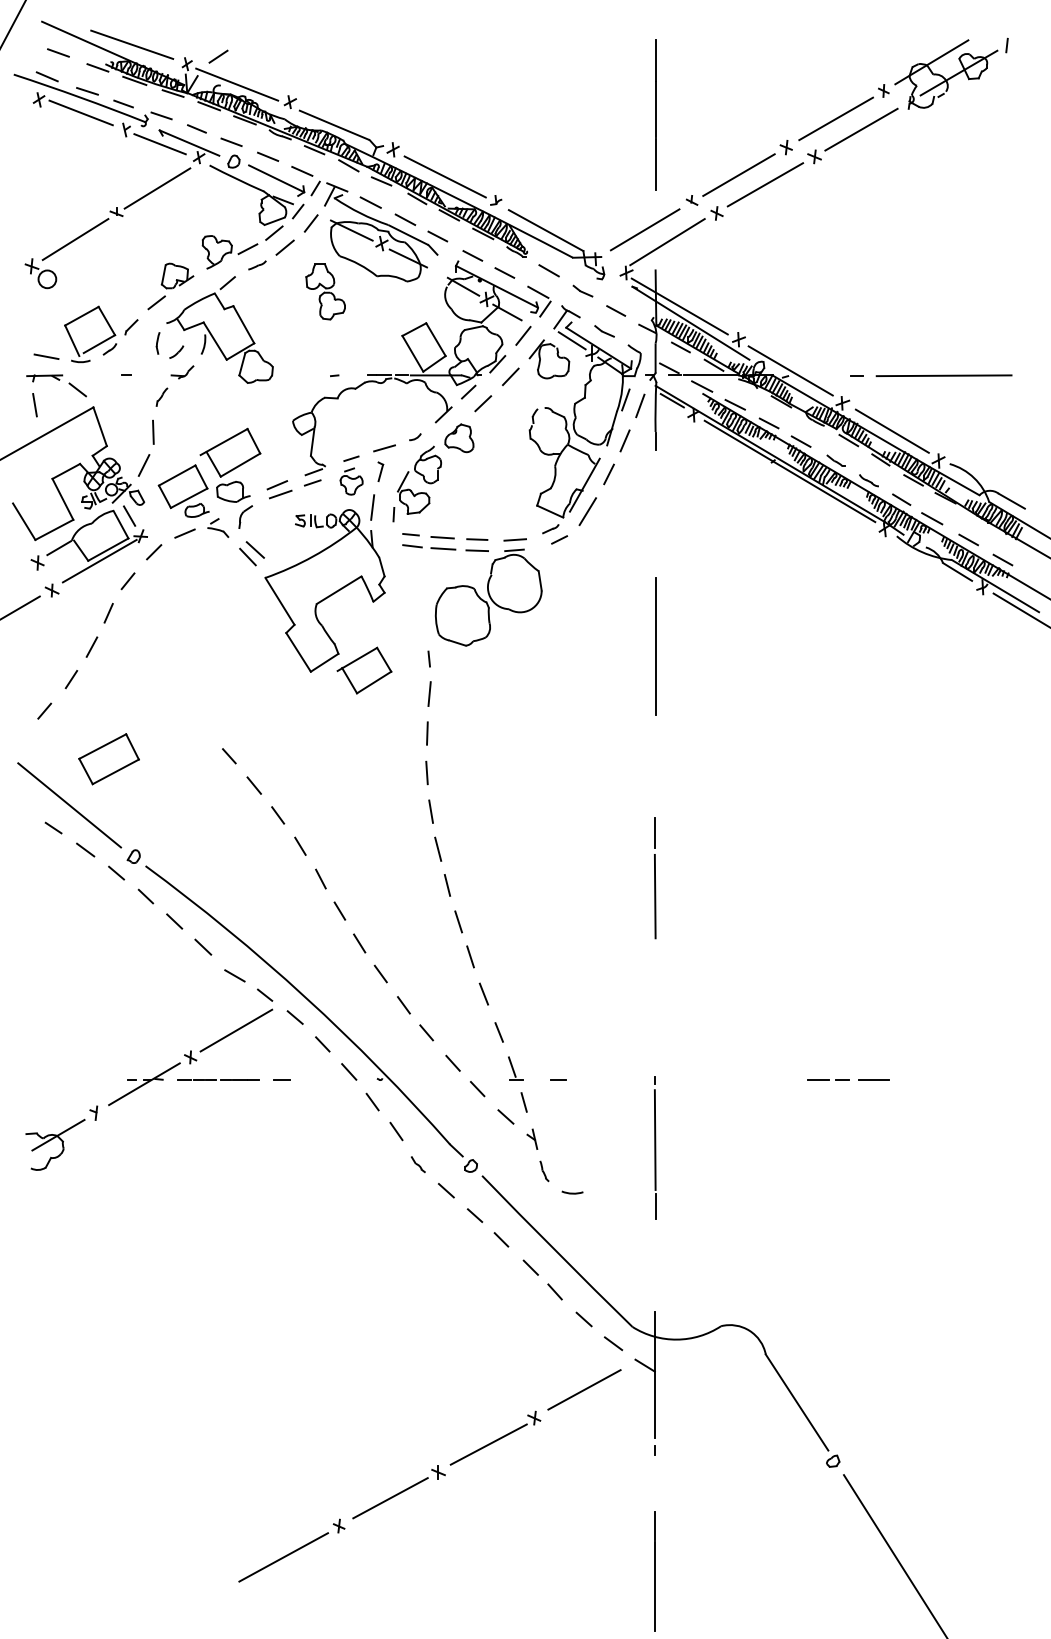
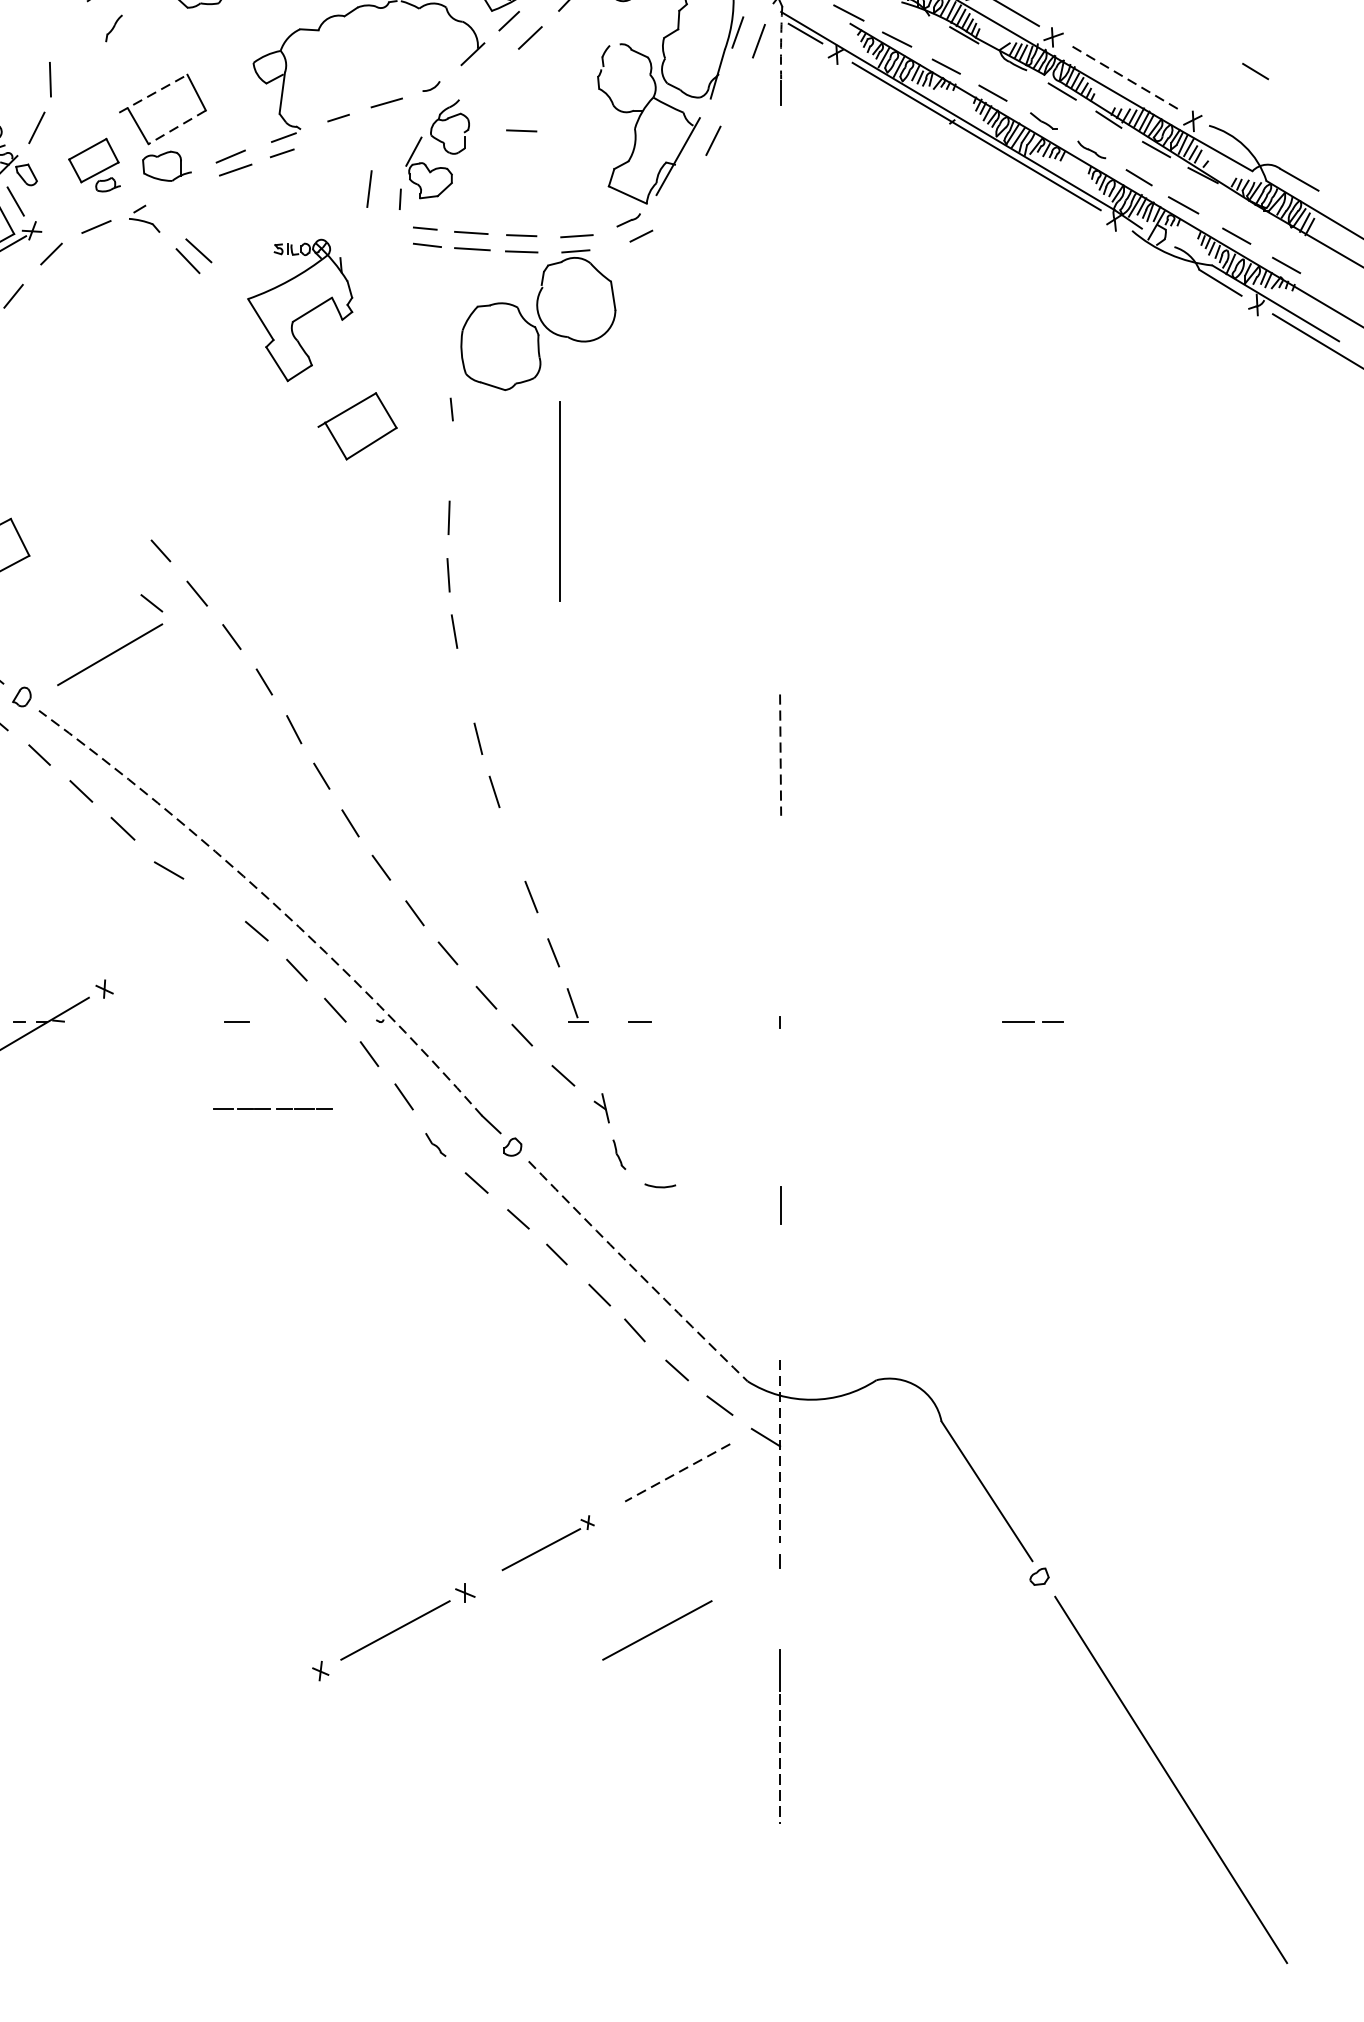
part: (161, 396) -> (113, 27), moved
arc: (655, 407) -> (780, 43), solid -> dashed
line: (981, 426) -> (1255, 71), added
line: (892, 431) -> (1125, 78), solid -> dashed
part: (459, 438) -> (495, 88), removed
line: (624, 440) -> (735, 91), removed
line: (224, 442) -> (153, 94), solid -> dashed
line: (240, 465) -> (177, 127), solid -> dashed
line: (477, 467) -> (522, 130), added
part: (380, 471) -> (380, 136), removed
part: (351, 481) -> (338, 151), removed
part: (183, 490) -> (94, 164), size x0.7
line: (587, 511) -> (682, 194), removed
part: (245, 516) -> (184, 202), removed
part: (324, 590) -> (299, 309), size x0.6
line: (655, 646) -> (559, 501), moved
line: (429, 693) -> (452, 459), removed
line: (654, 833) -> (779, 663), removed
line: (438, 848) -> (465, 685), removed
line: (655, 896) -> (780, 754), solid -> dashed
line: (470, 956) -> (511, 842), removed
arc: (305, 997) -> (271, 901), solid -> dashed
part: (239, 1027) -> (114, 650), moved
line: (216, 1079) -> (270, 1108), moved
line: (873, 1079) -> (1098, 1021), removed
line: (523, 1102) -> (588, 1054), removed
line: (654, 1139) -> (779, 1108), removed
arc: (556, 1251) -> (636, 1271), solid -> dashed
line: (654, 1374) -> (779, 1450), solid -> dashed
line: (584, 1390) -> (677, 1473), solid -> dashed
part: (495, 1437) -> (548, 1542), size x0.7
line: (570, 1498) -> (657, 1630), added
line: (283, 1557) -> (239, 1716), removed
line: (654, 1586) -> (779, 1758), solid -> dashed

